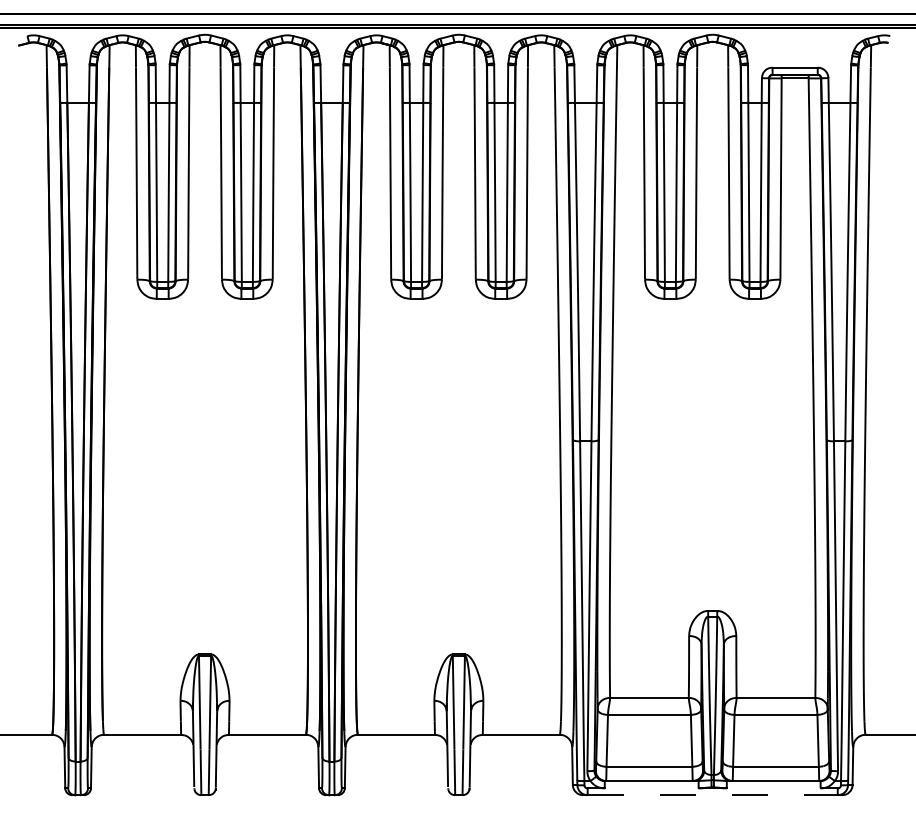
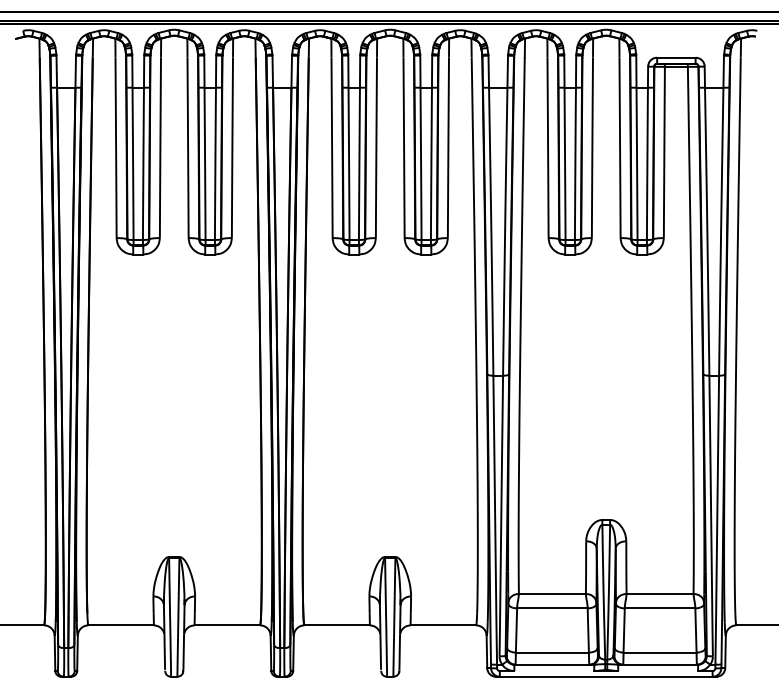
line: (713, 795) -> (606, 677), dashed -> solid

